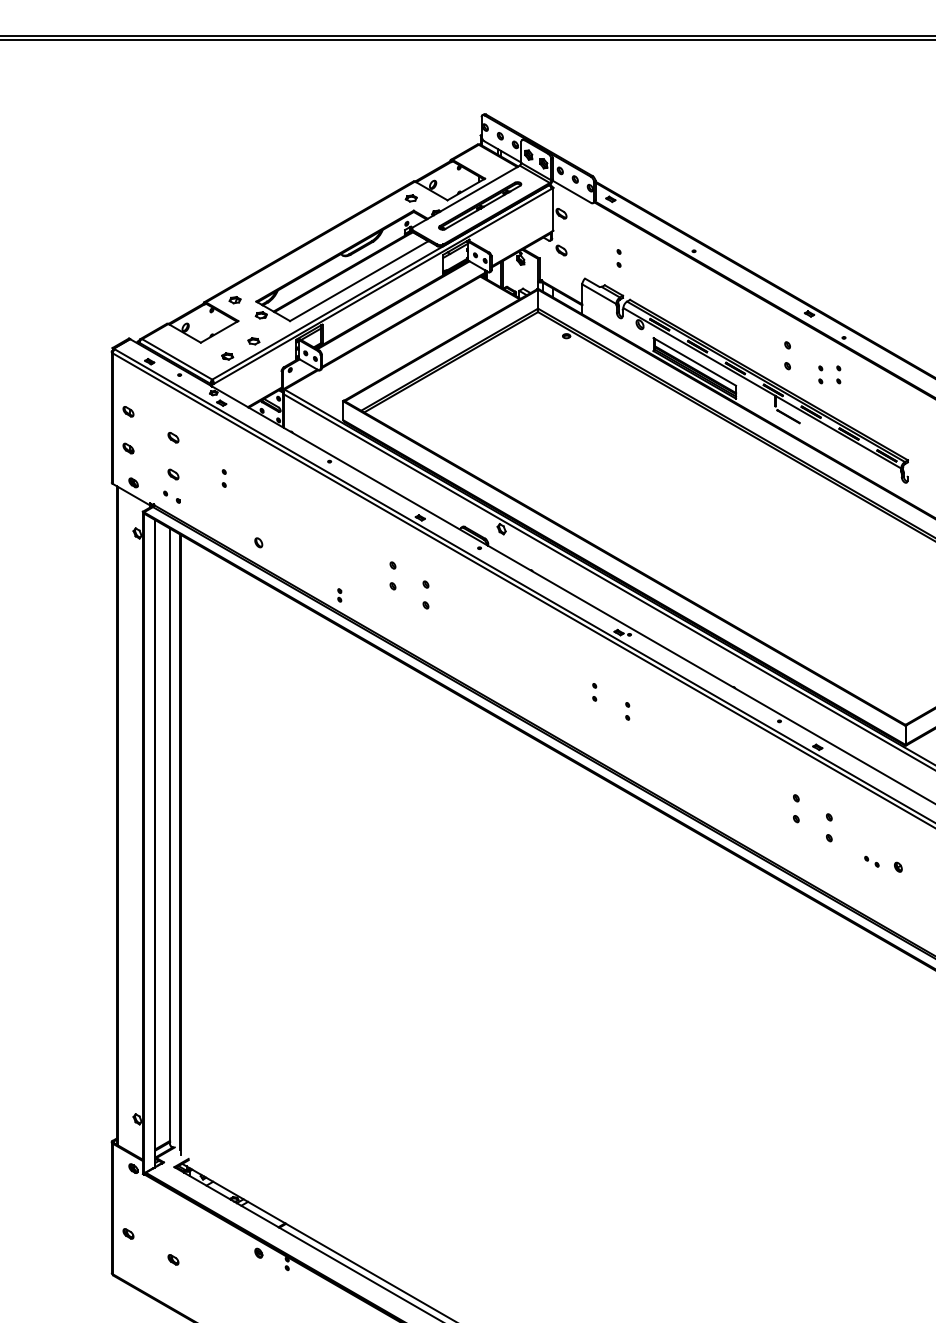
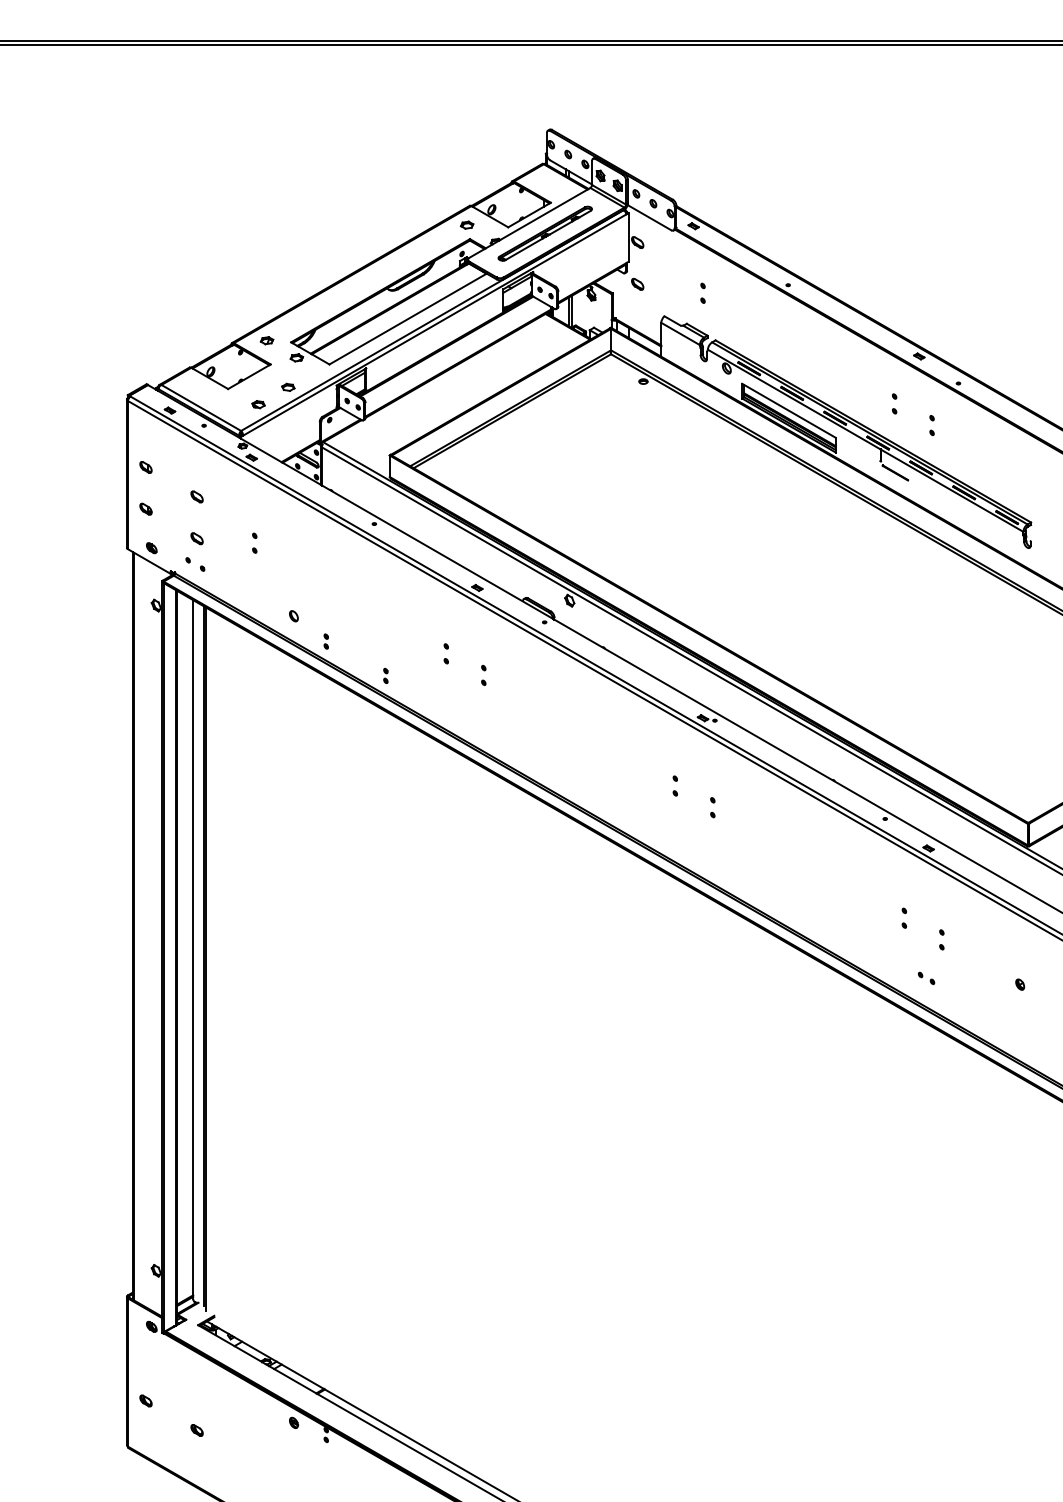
part: (787, 355) -> (894, 403), size x0.62
part: (838, 374) -> (952, 425), removed
part: (286, 564) -> (325, 640), added
part: (392, 575) -> (445, 653), size x0.62
part: (425, 594) -> (483, 674), size x0.62
part: (796, 808) -> (904, 917), size x0.62
part: (829, 827) -> (941, 939), size x0.62
part: (871, 861) -> (926, 978), moved

